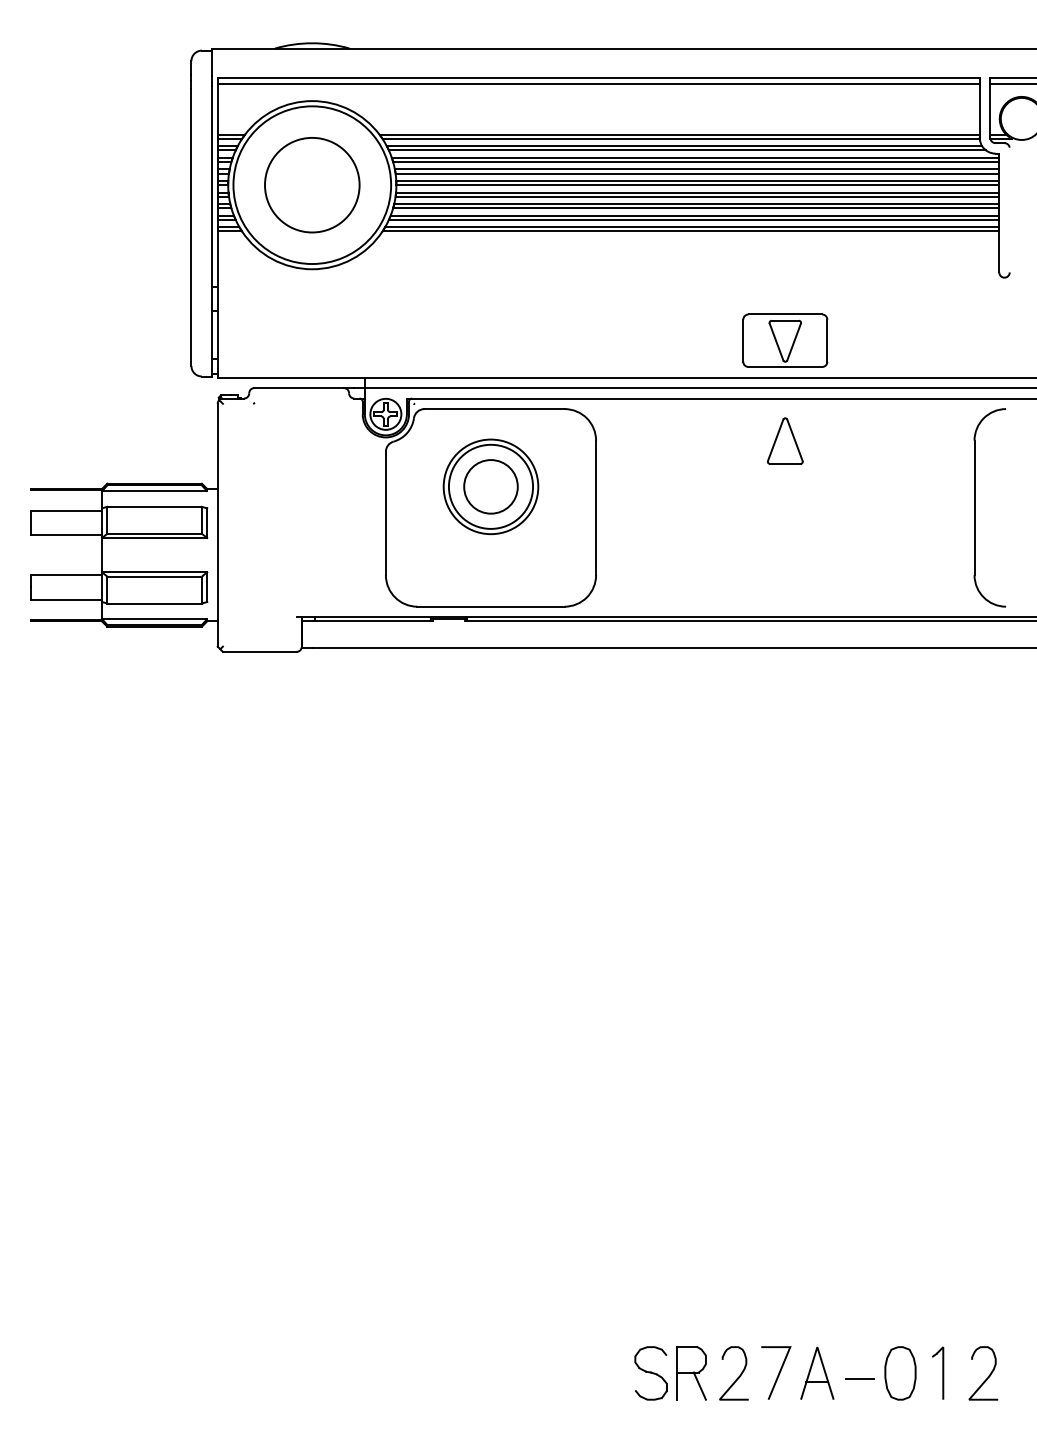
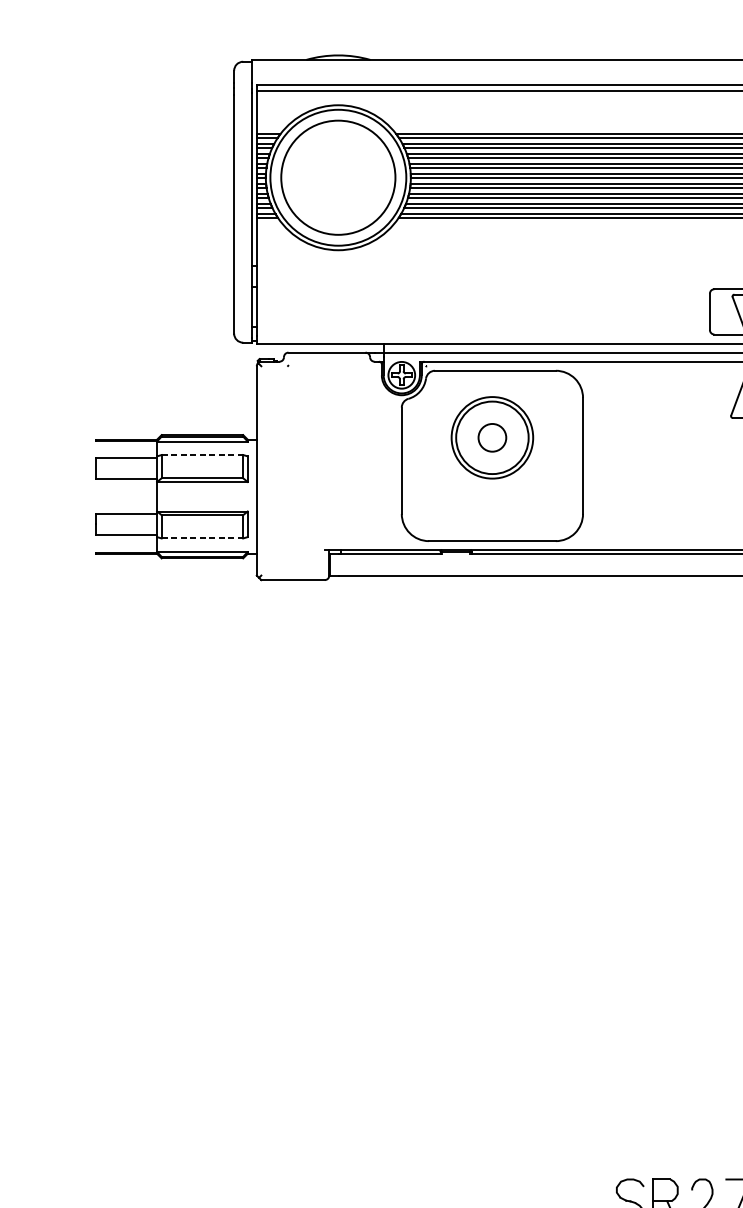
circle: (312, 184) -> (338, 177), size x1.4
circle: (490, 486) -> (491, 437), size x0.6
line: (155, 506) -> (203, 454), solid -> dashed
line: (155, 603) -> (203, 538), solid -> dashed

